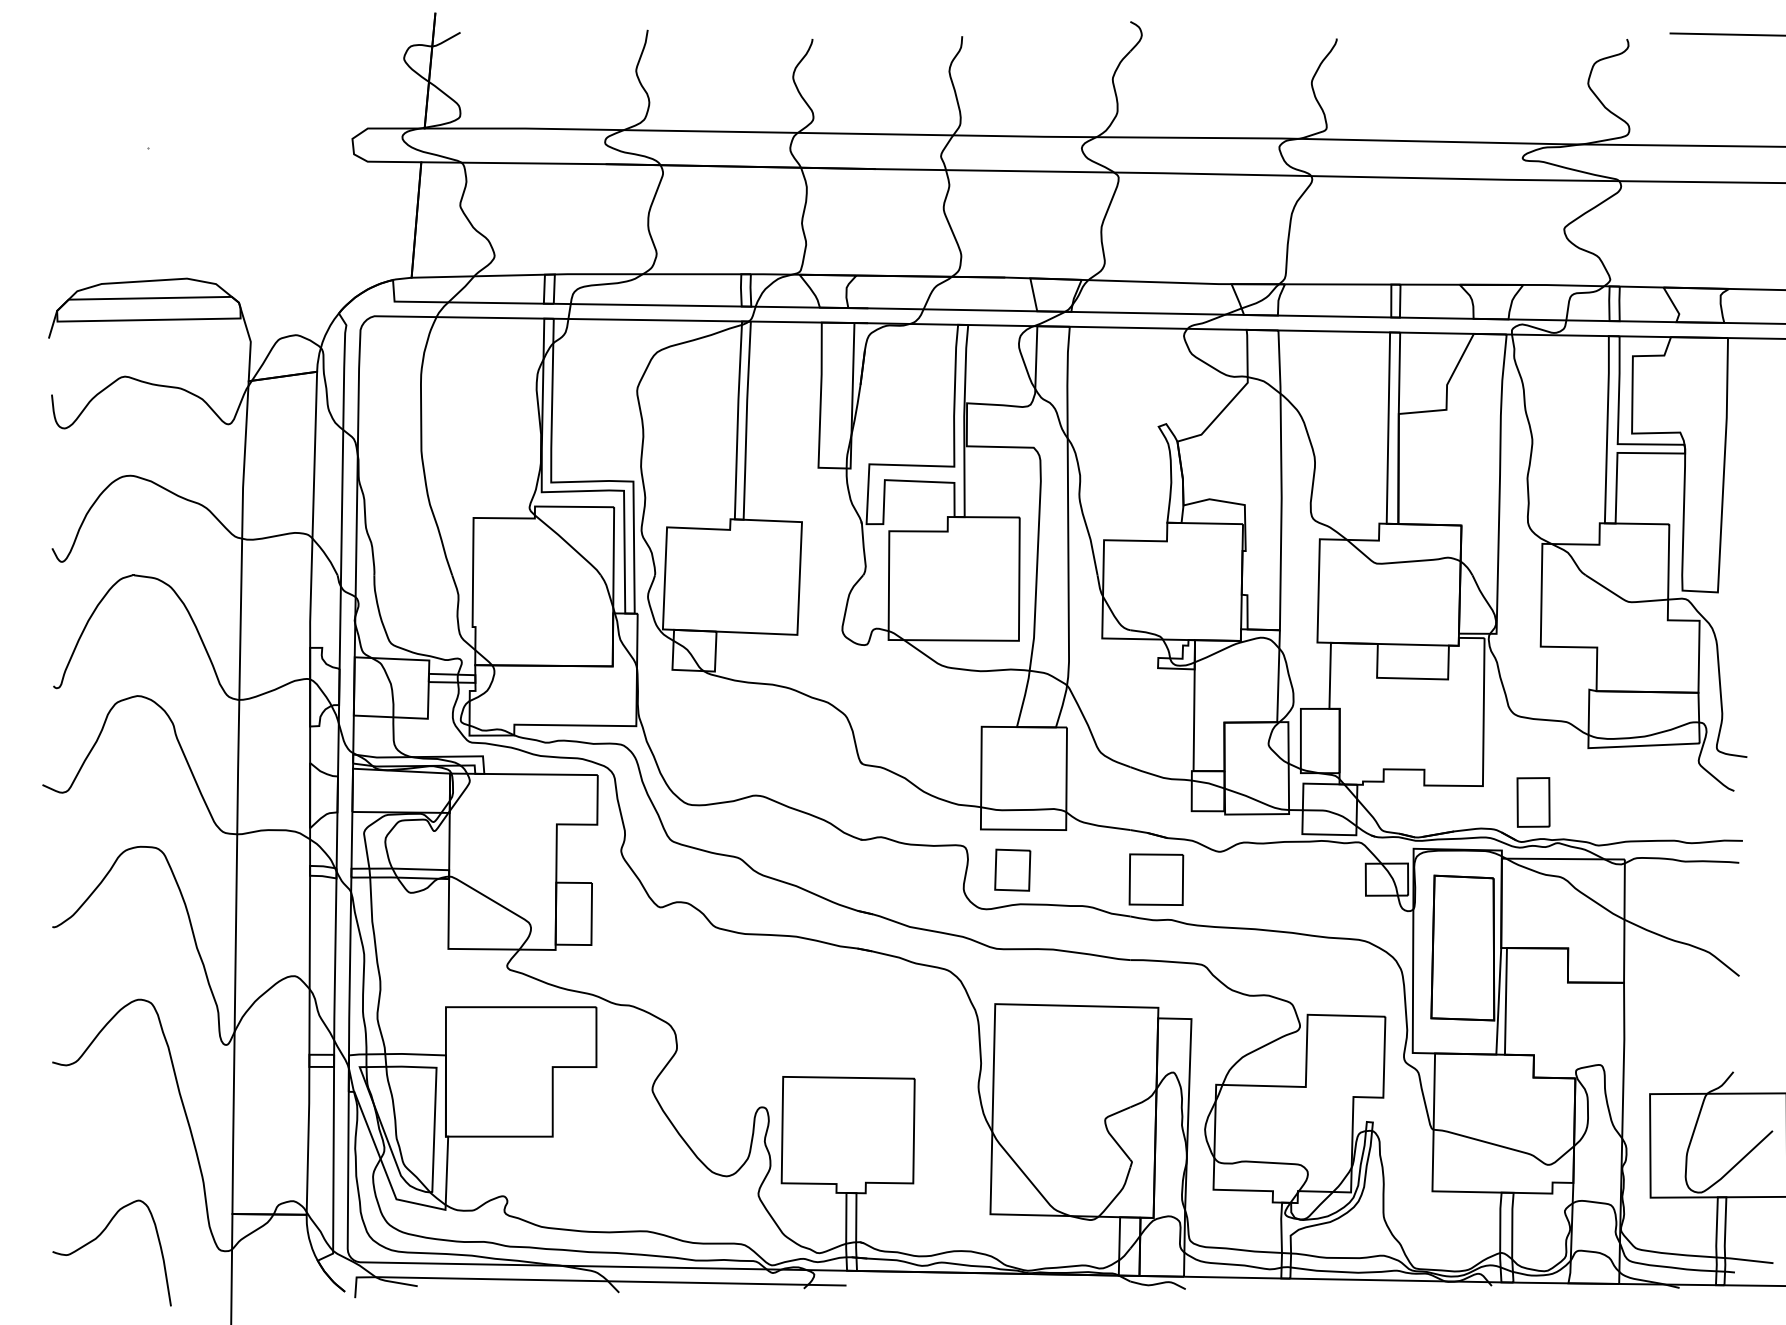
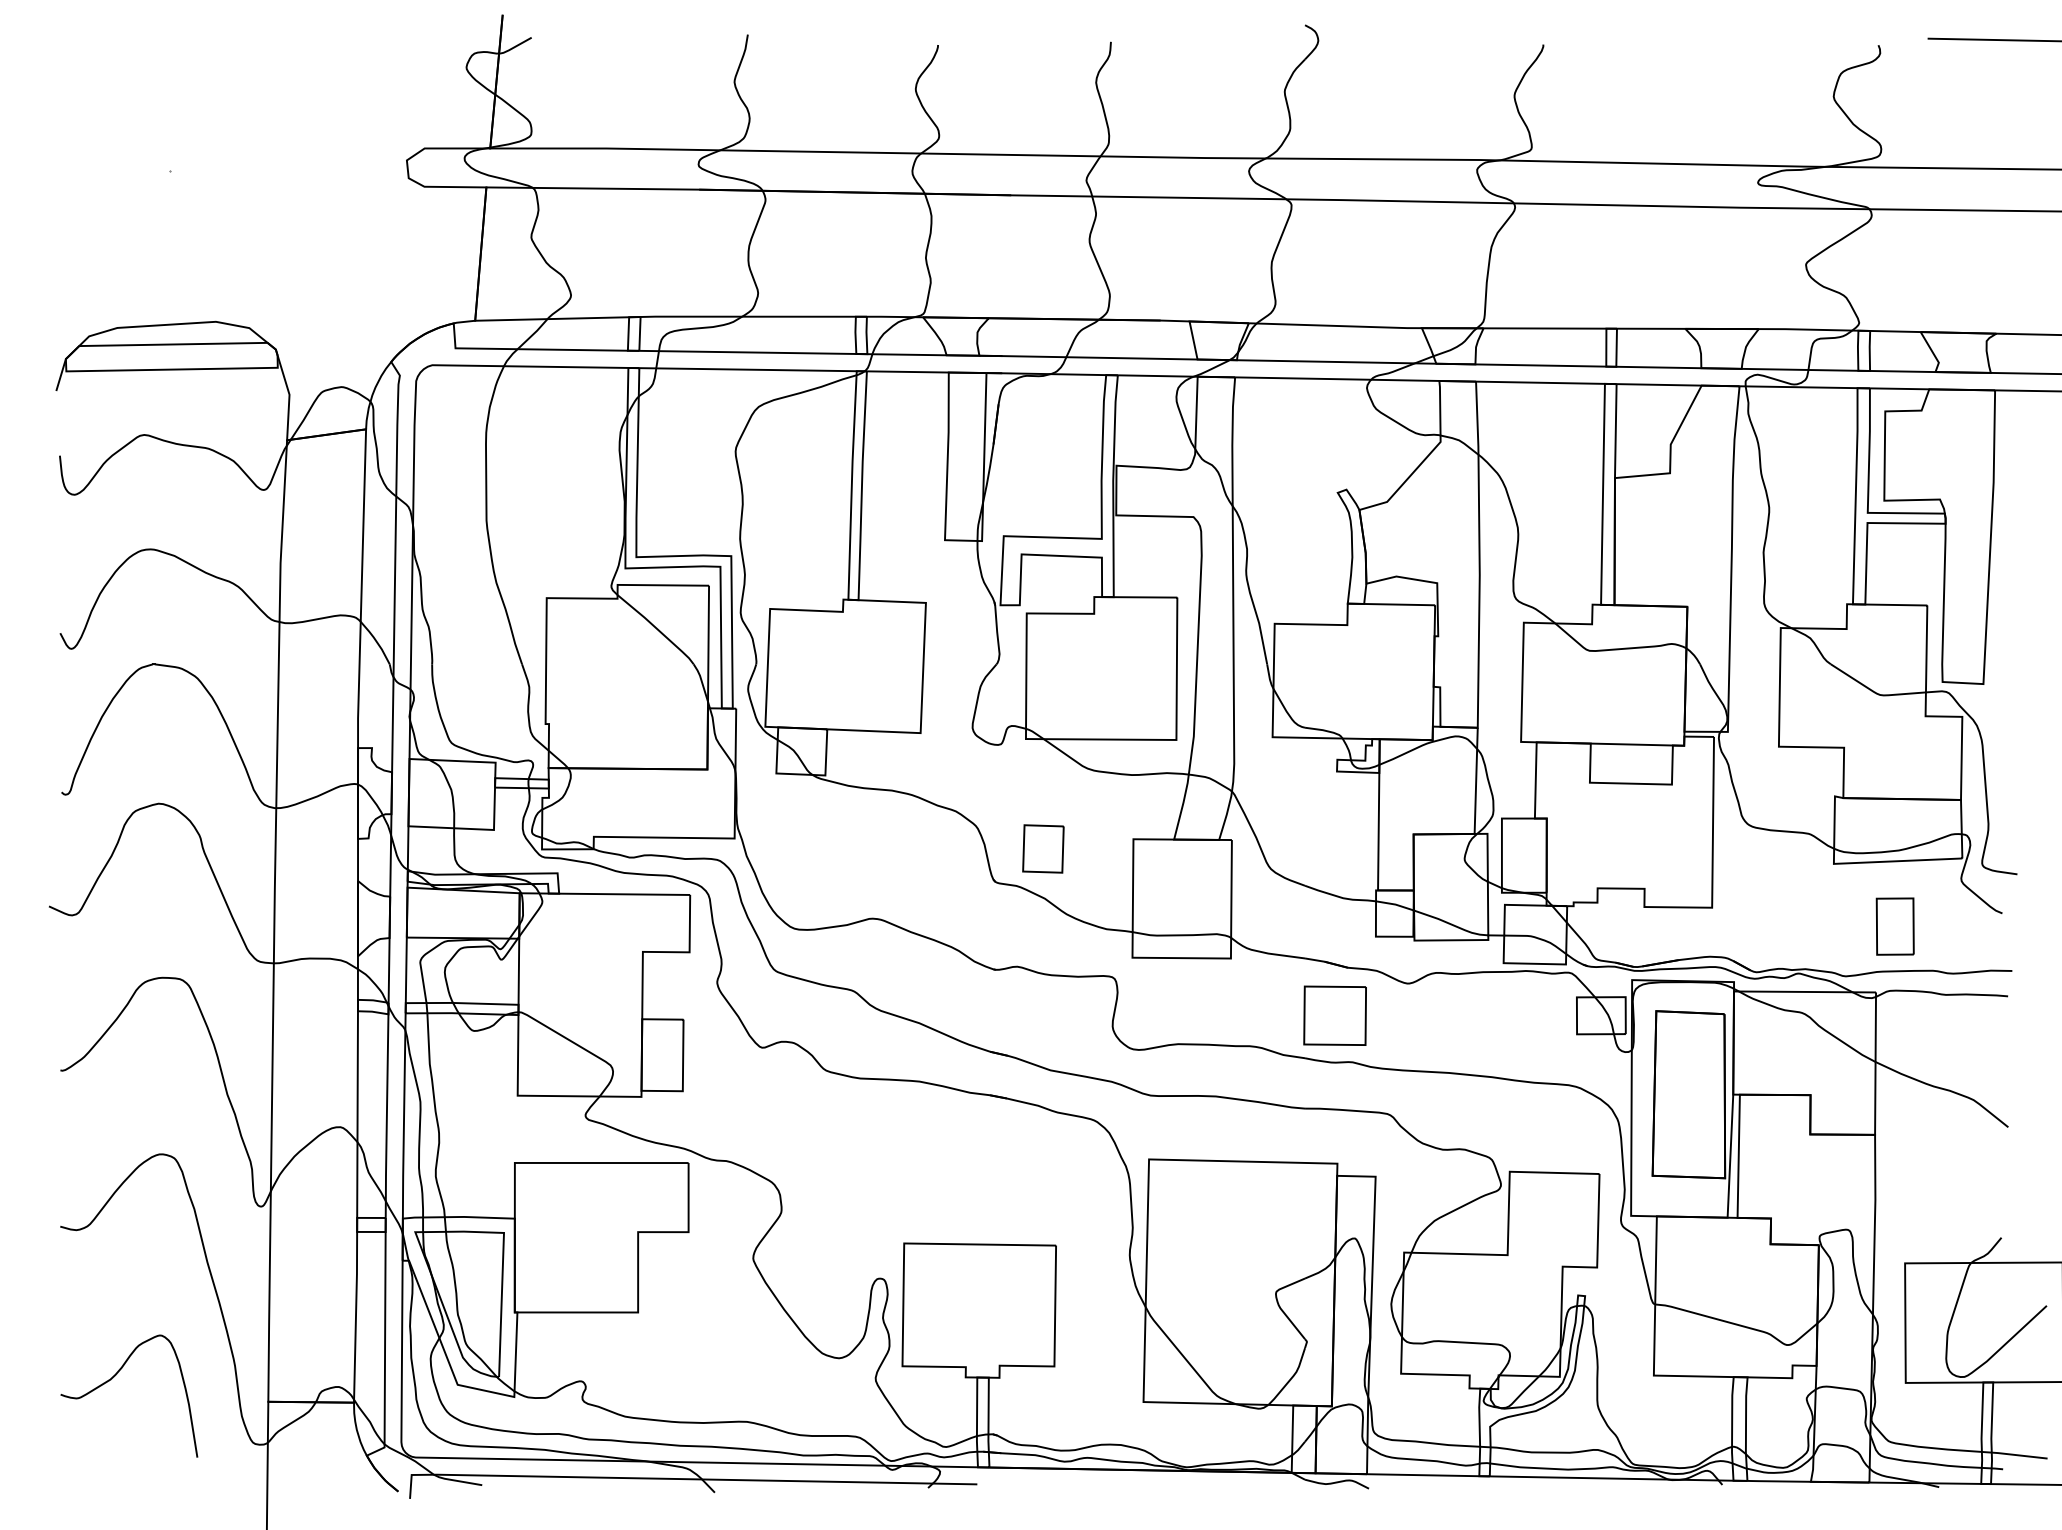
part: (1533, 802) -> (1895, 926), moved
part: (1012, 869) -> (1043, 848), moved
curve: (97, 1238) -> (112, 1379), moved

